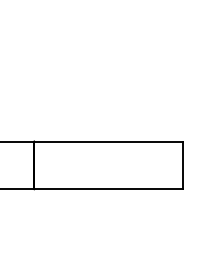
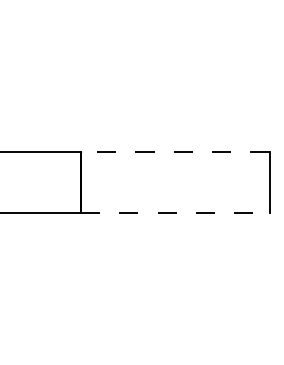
line: (108, 141) -> (174, 152), solid -> dashed
line: (109, 189) -> (175, 212), solid -> dashed

